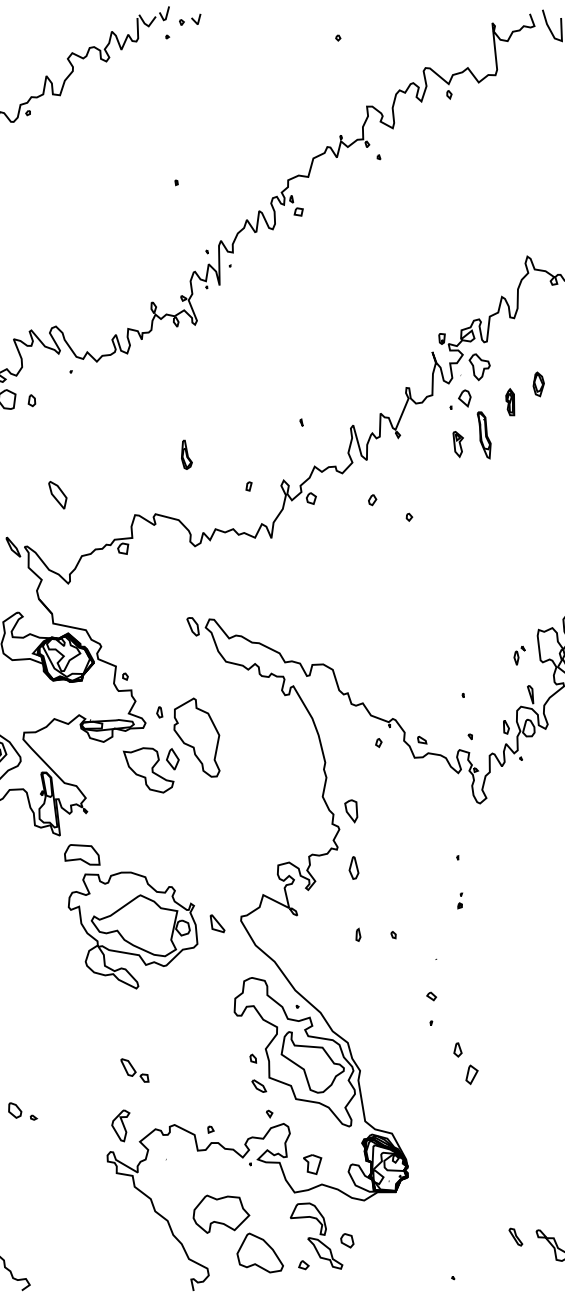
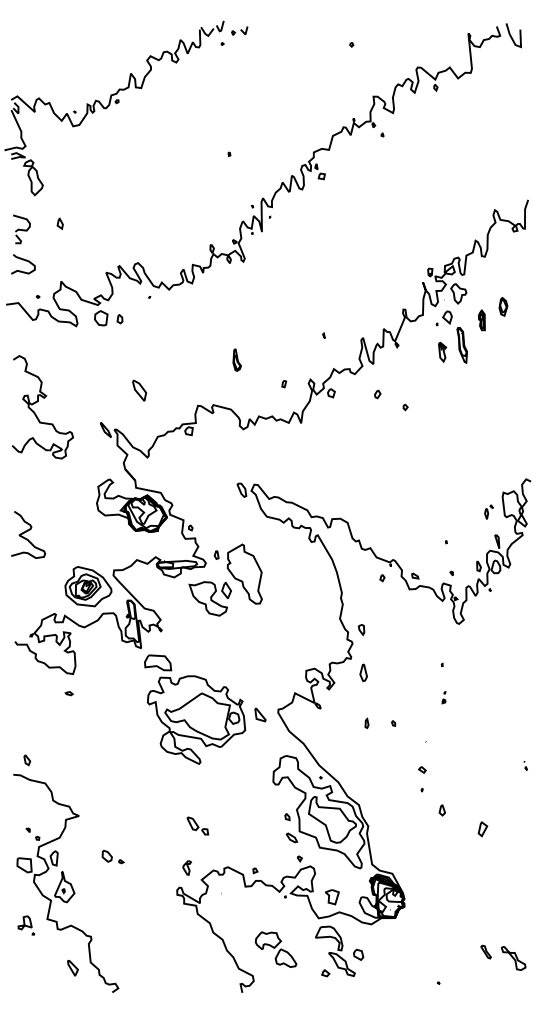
part: (351, 810) -> (361, 629), size x0.6
part: (471, 1075) -> (482, 829), moved
part: (119, 1125) -> (186, 867), size x0.6
part: (237, 1233) -> (275, 949), size x0.6

